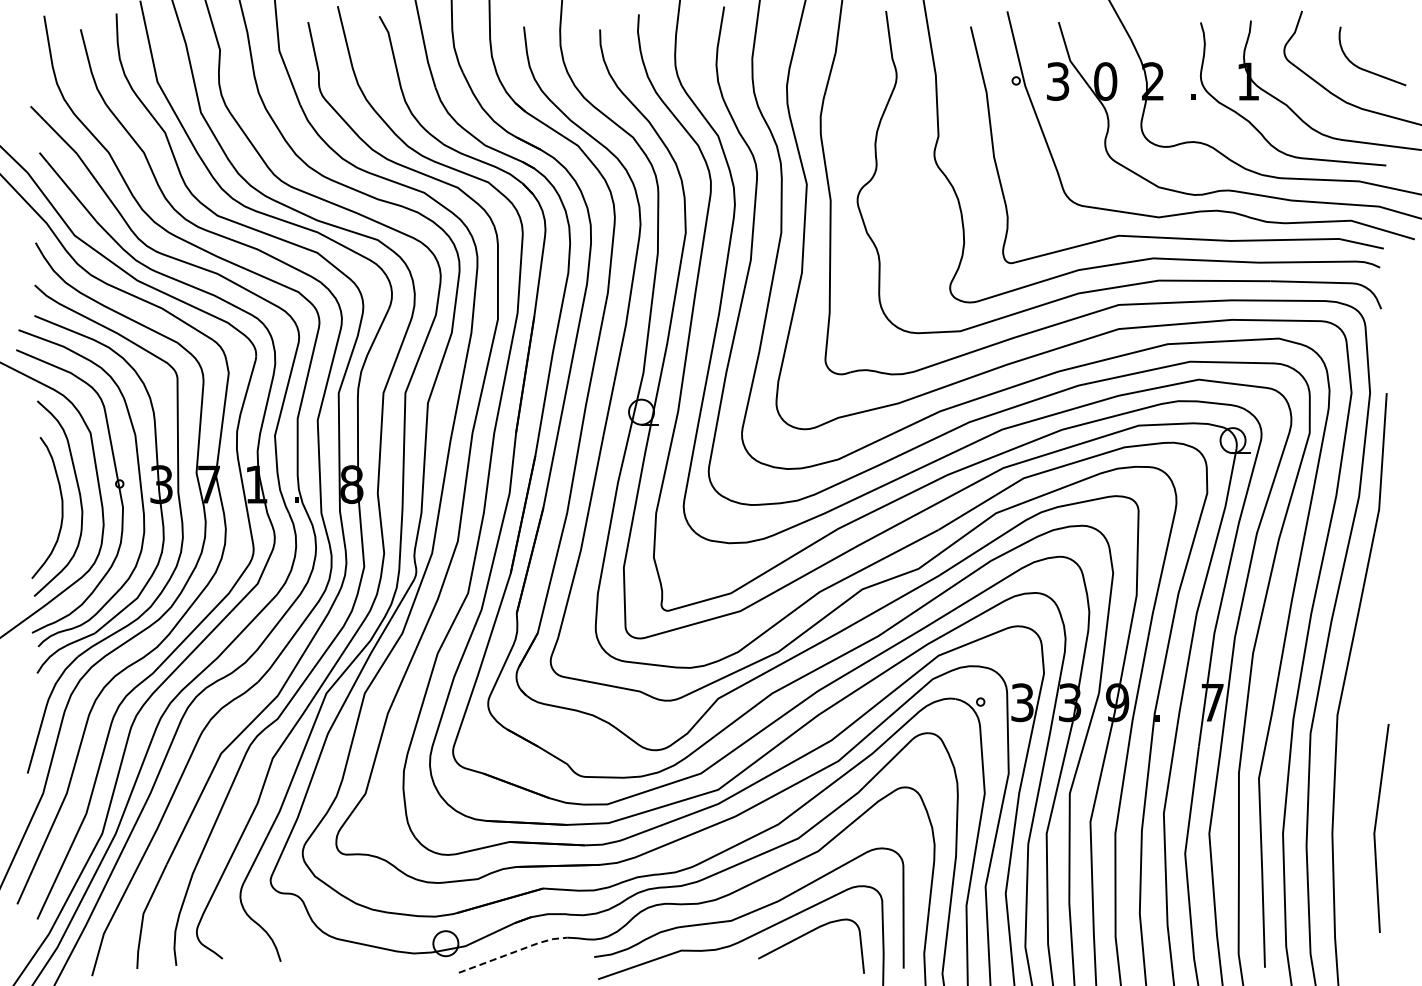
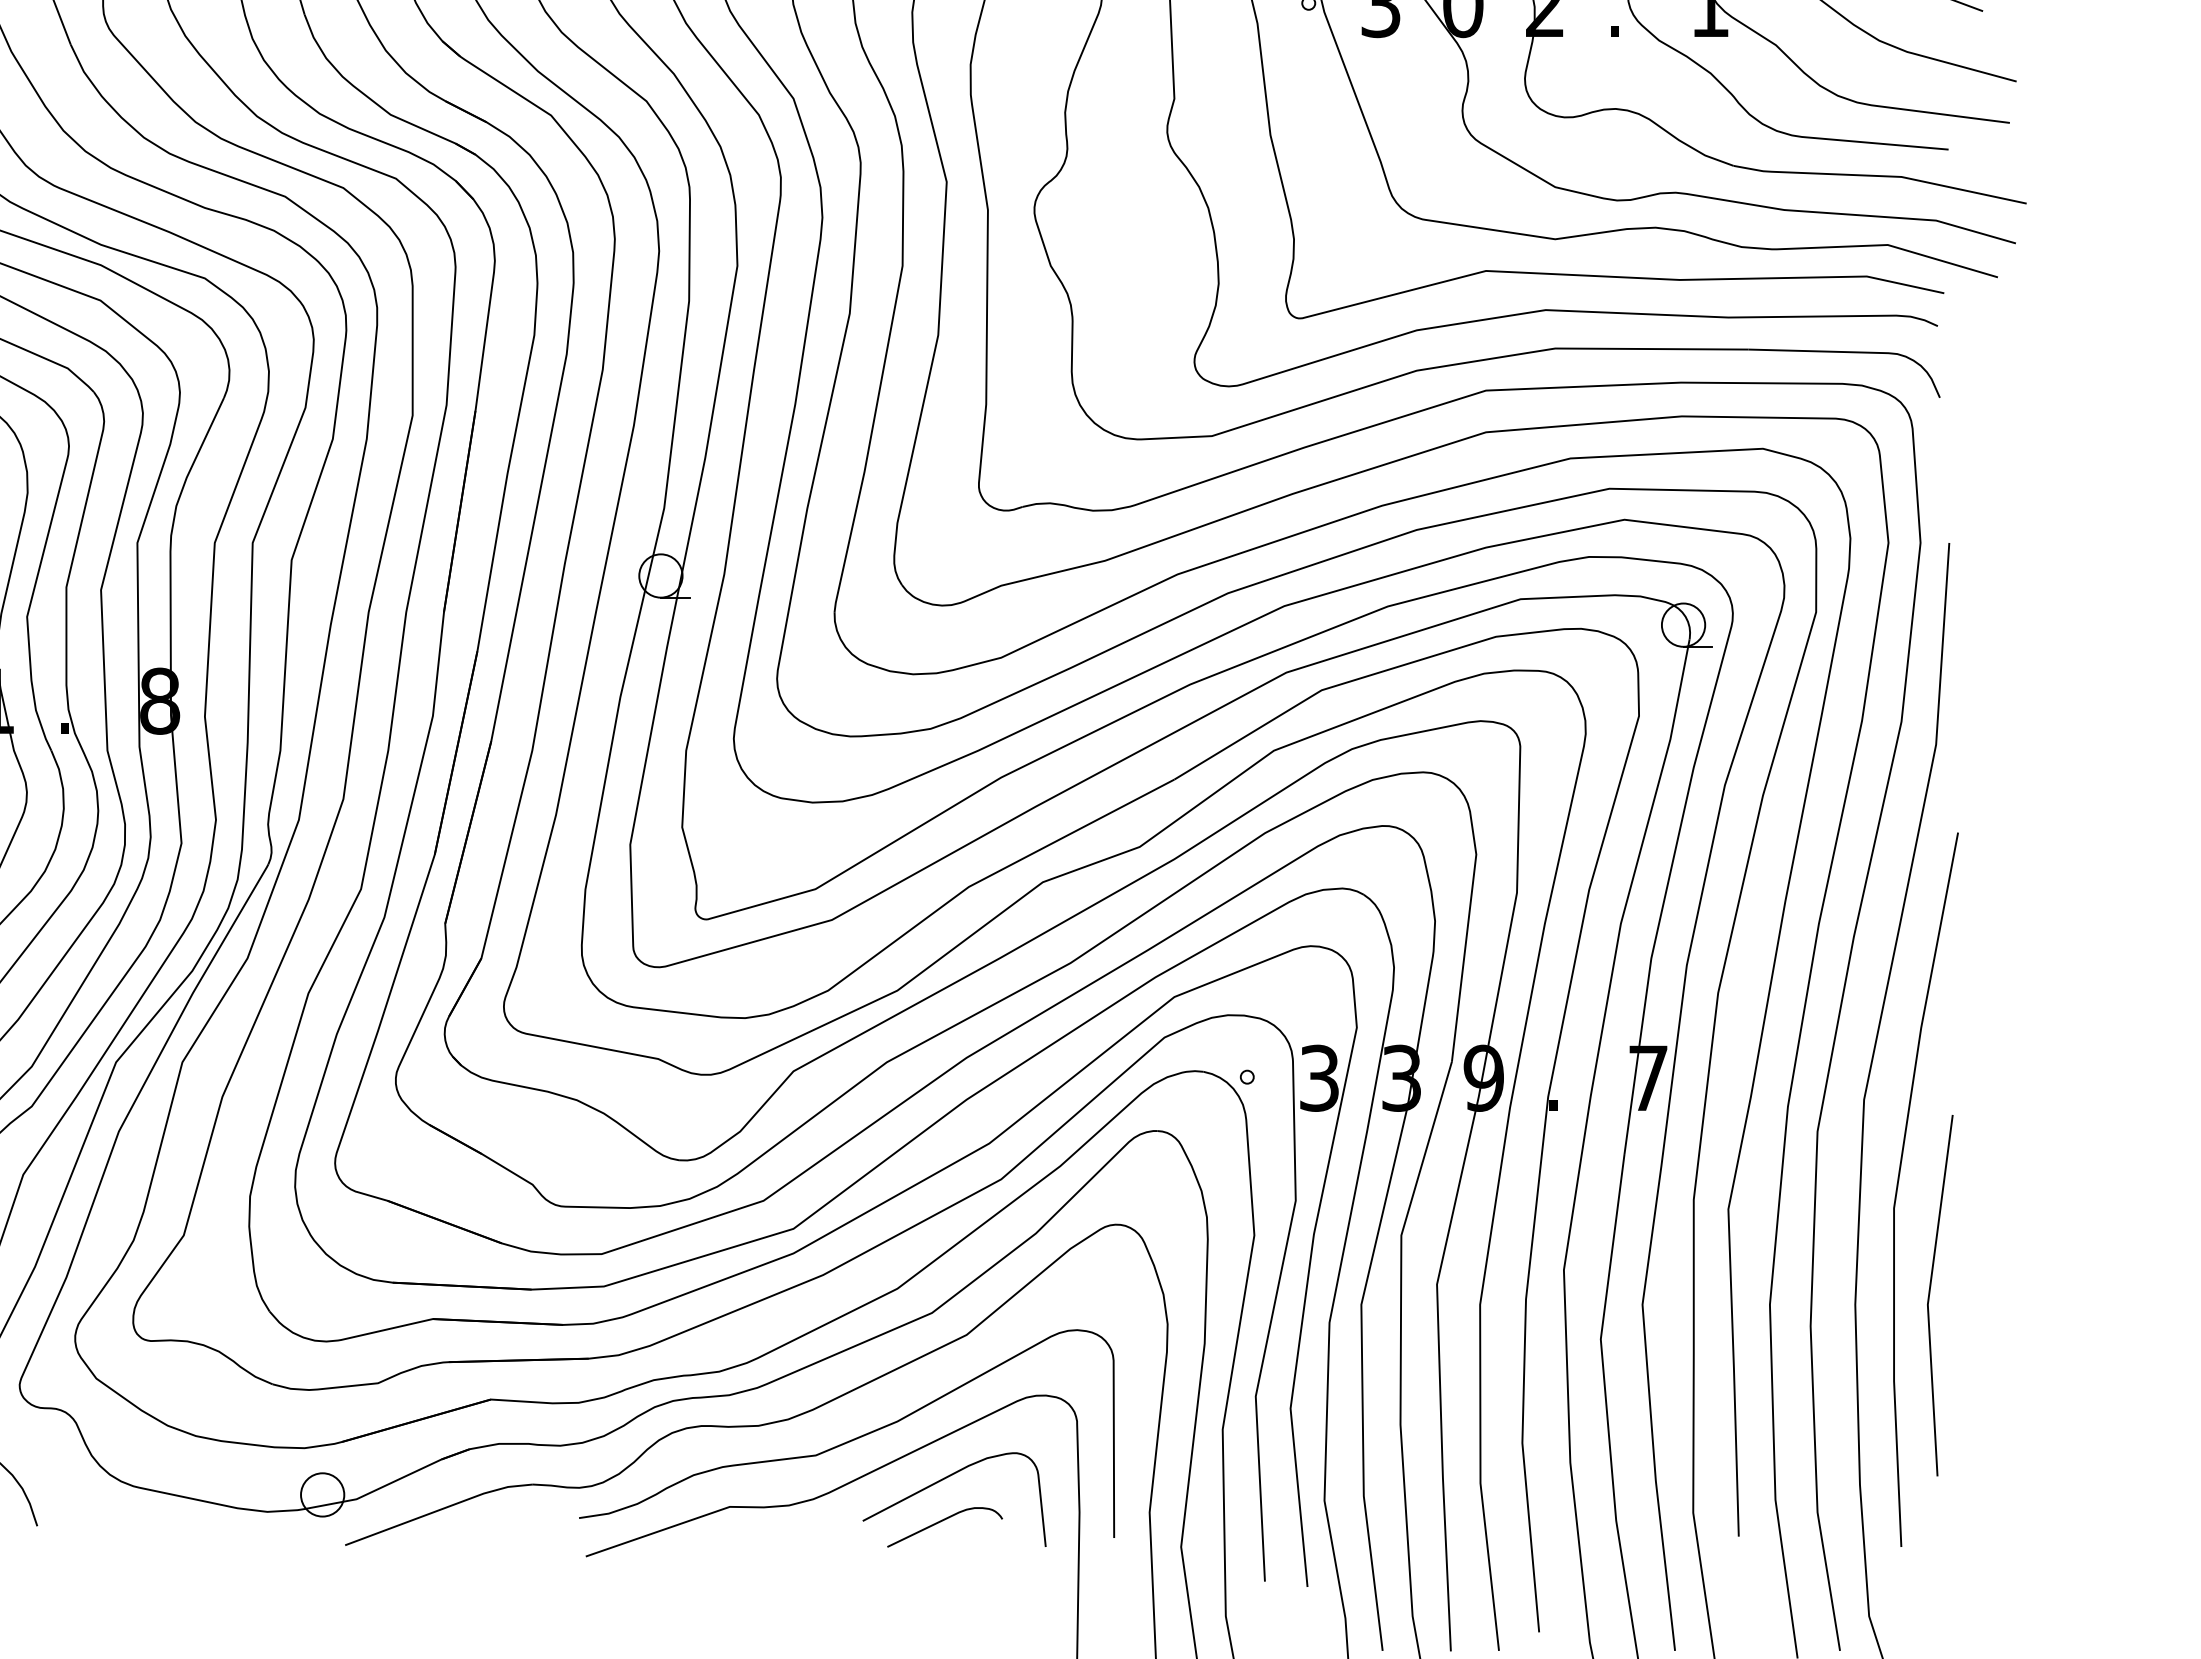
line: (1358, 761) -> (1900, 1179), added
line: (513, 952) -> (439, 1510), dashed -> solid
curve: (804, 959) -> (942, 1522), added

